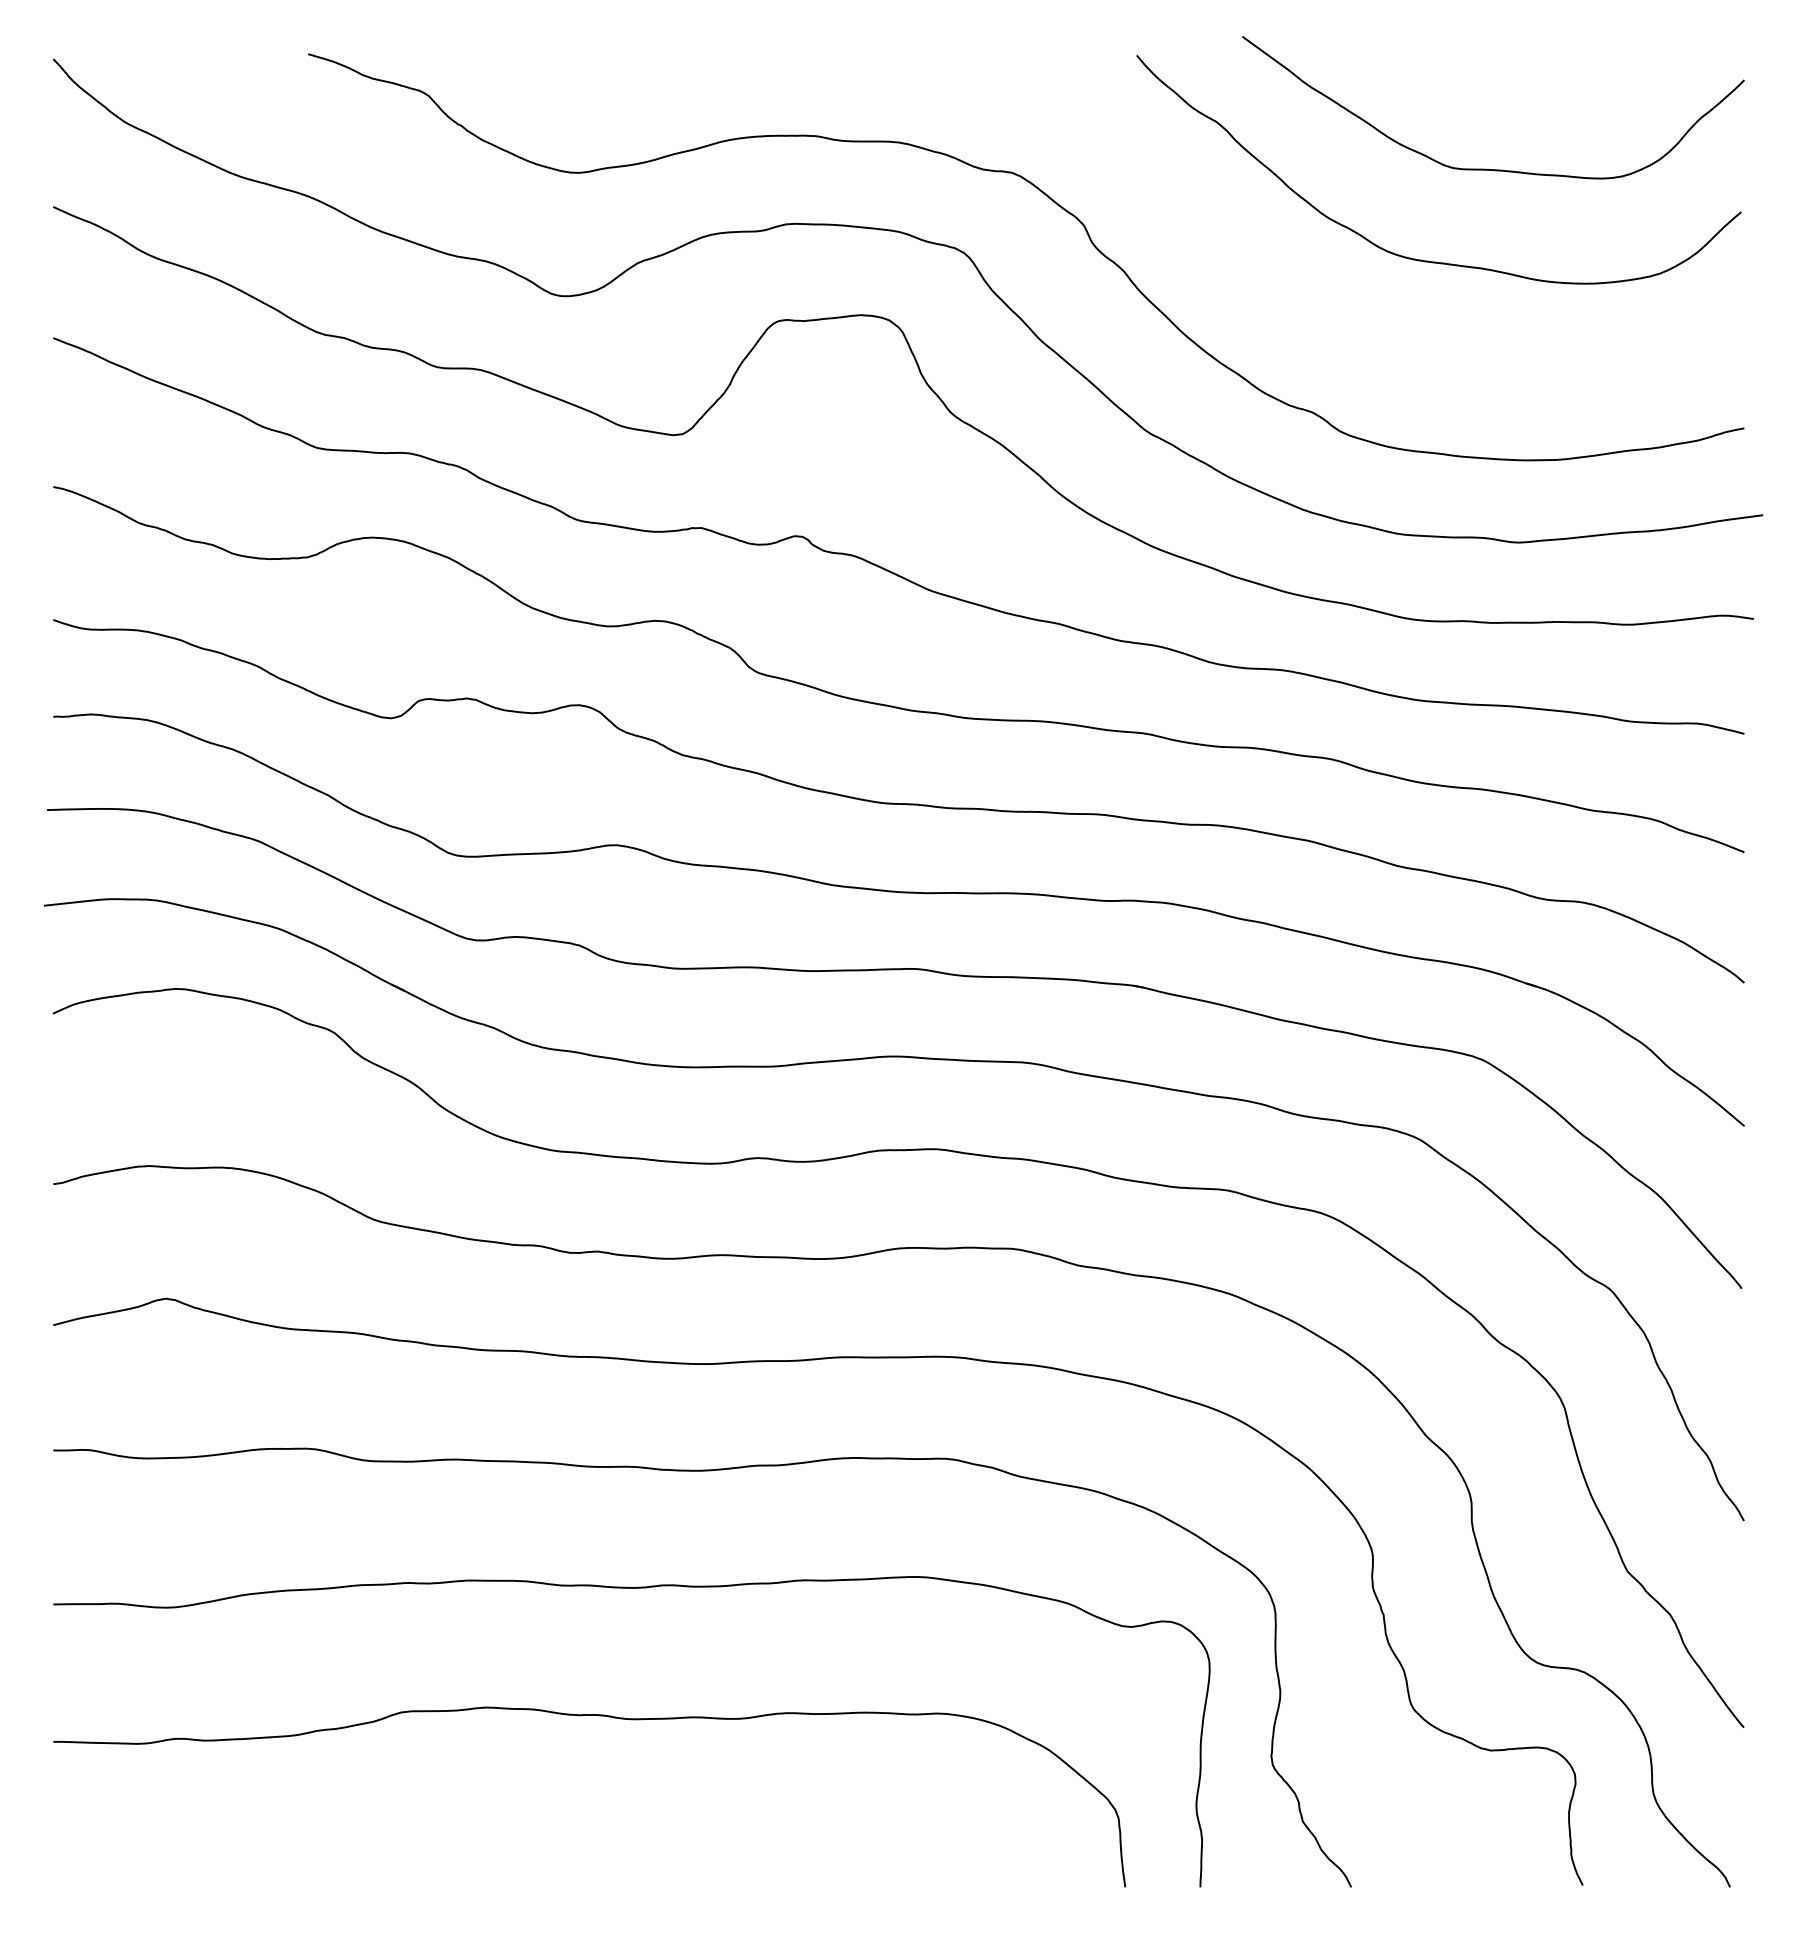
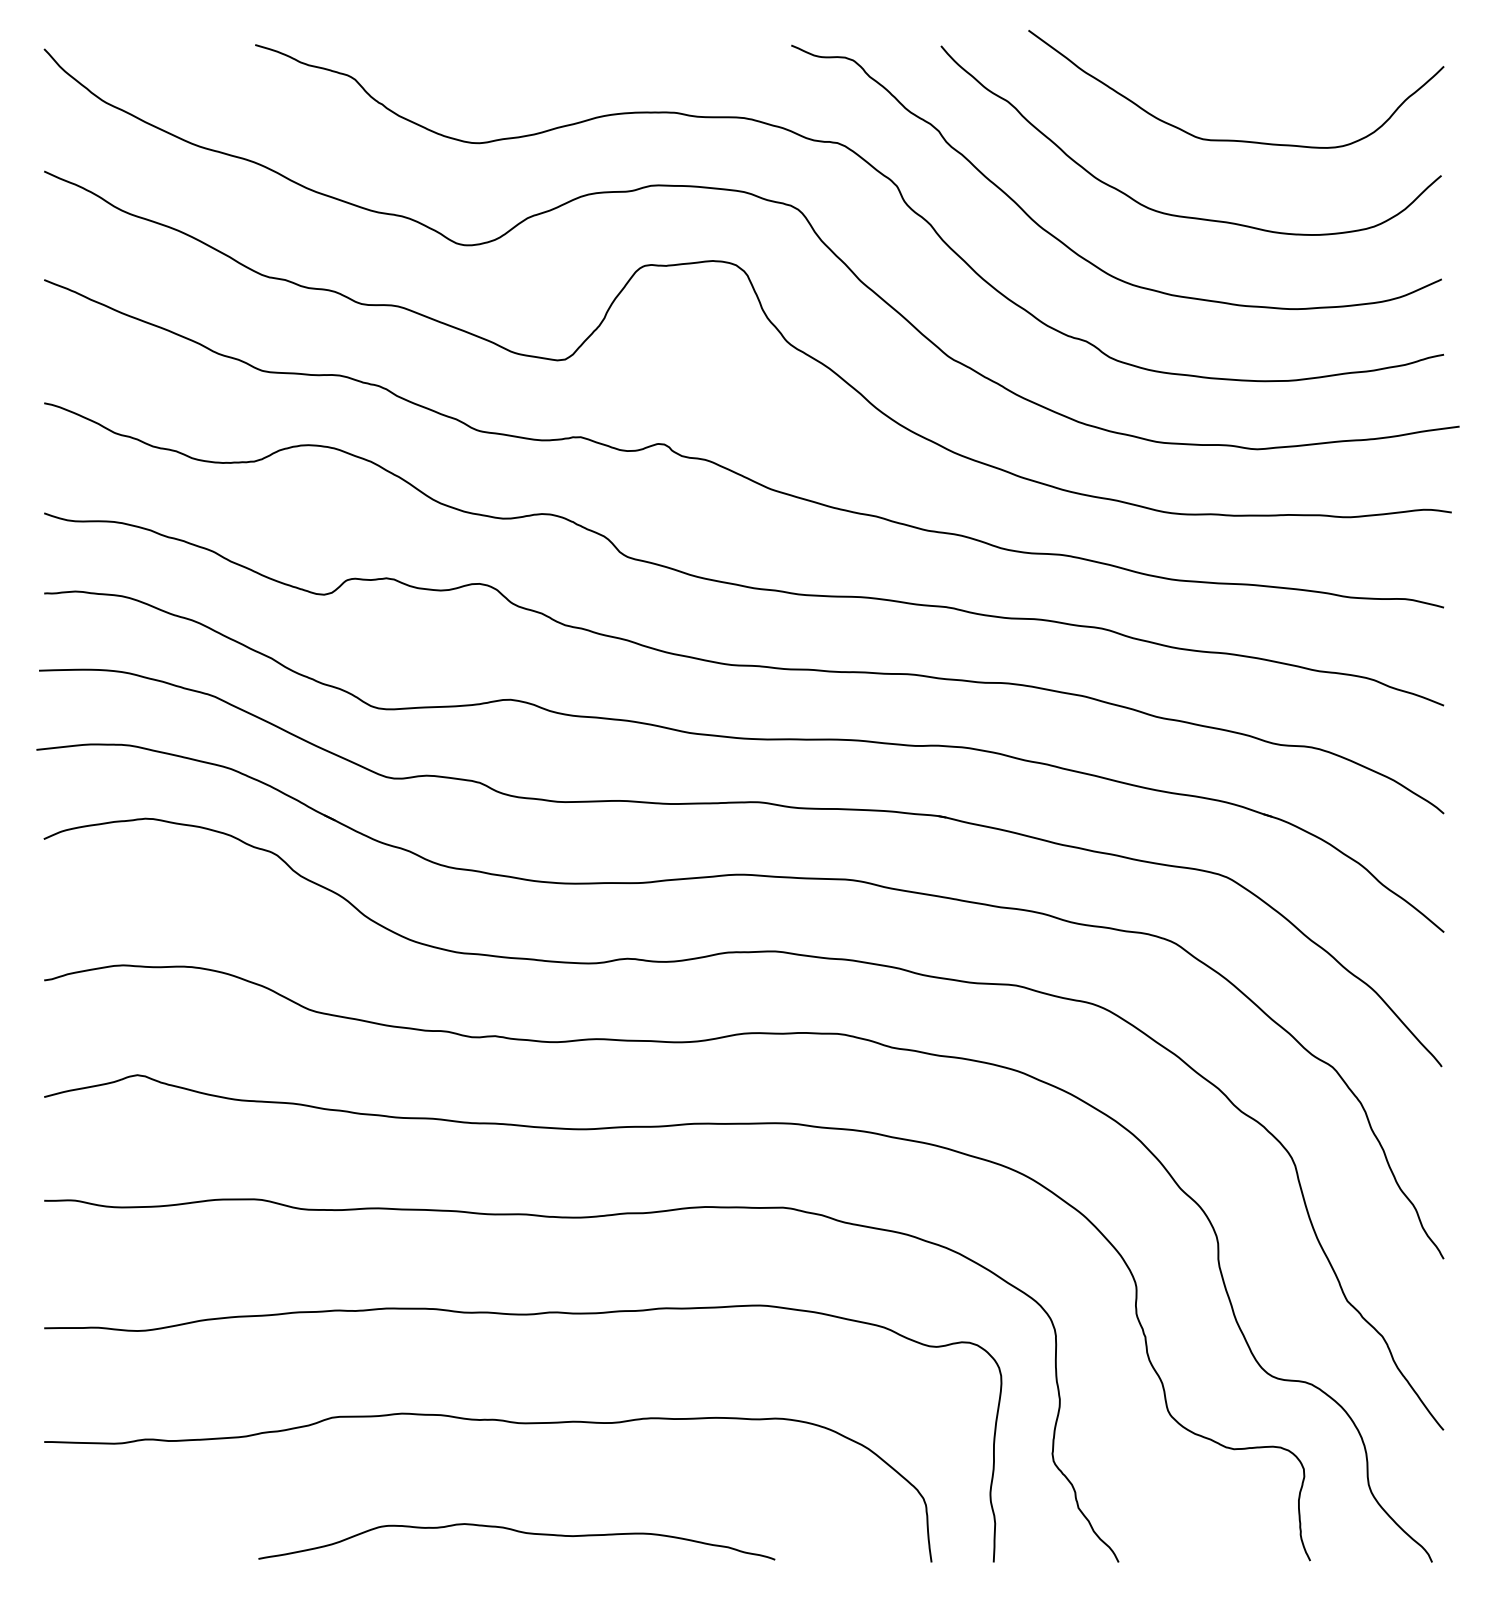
curve: (1284, 292) -> (1063, 242), added
curve: (628, 1851) -> (520, 1532), added

